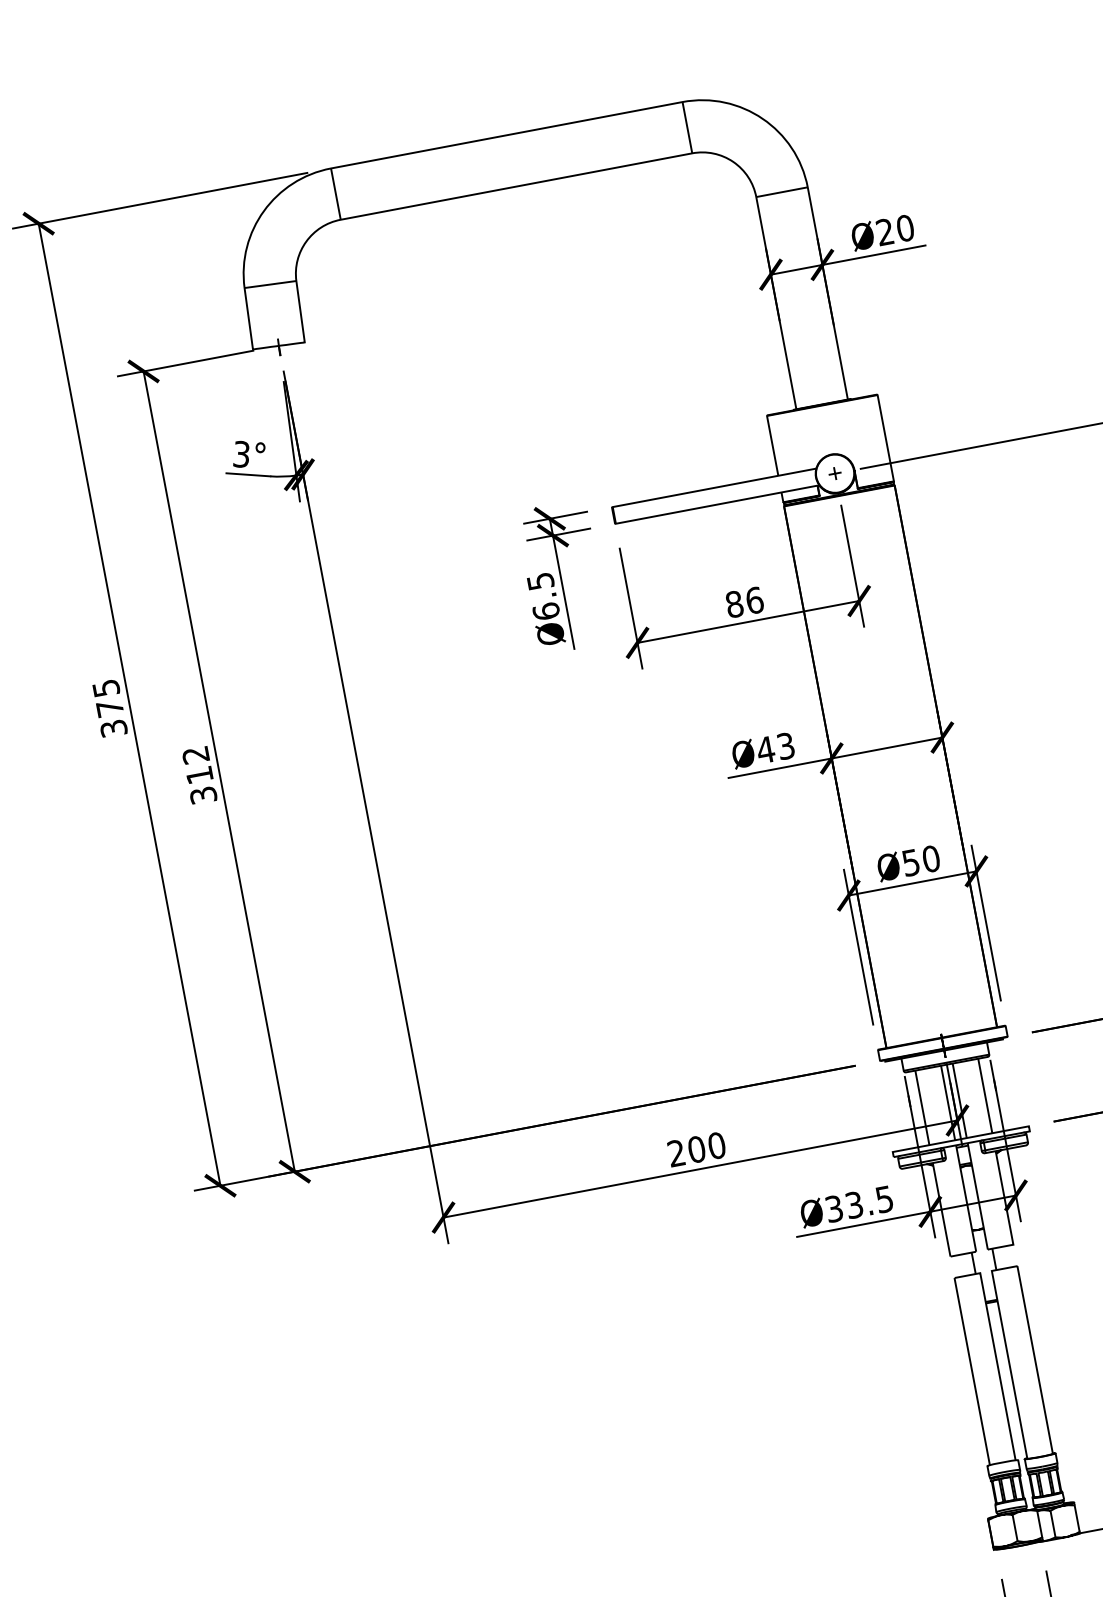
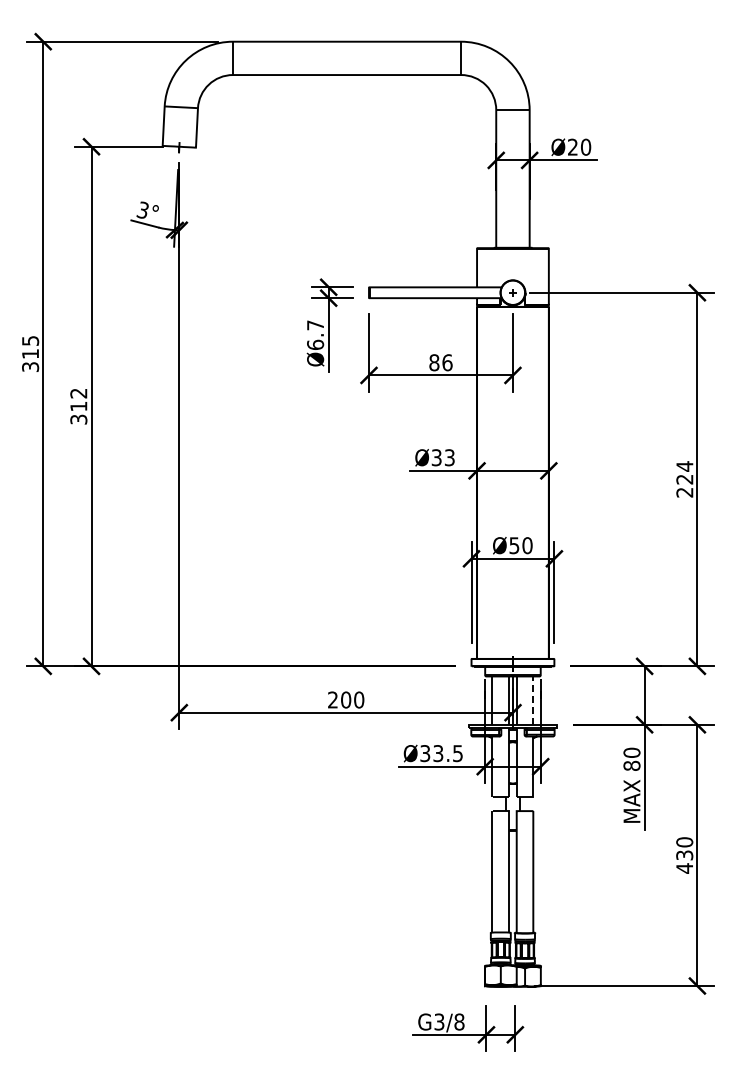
text: (540, 581) -> (315, 325), Ø6.5 -> Ø6.7
text: (109, 707) -> (30, 353), 375 -> 315
text: (765, 749) -> (436, 457), Ø43 -> Ø33
line: (985, 1097) -> (533, 701), solid -> dashed

